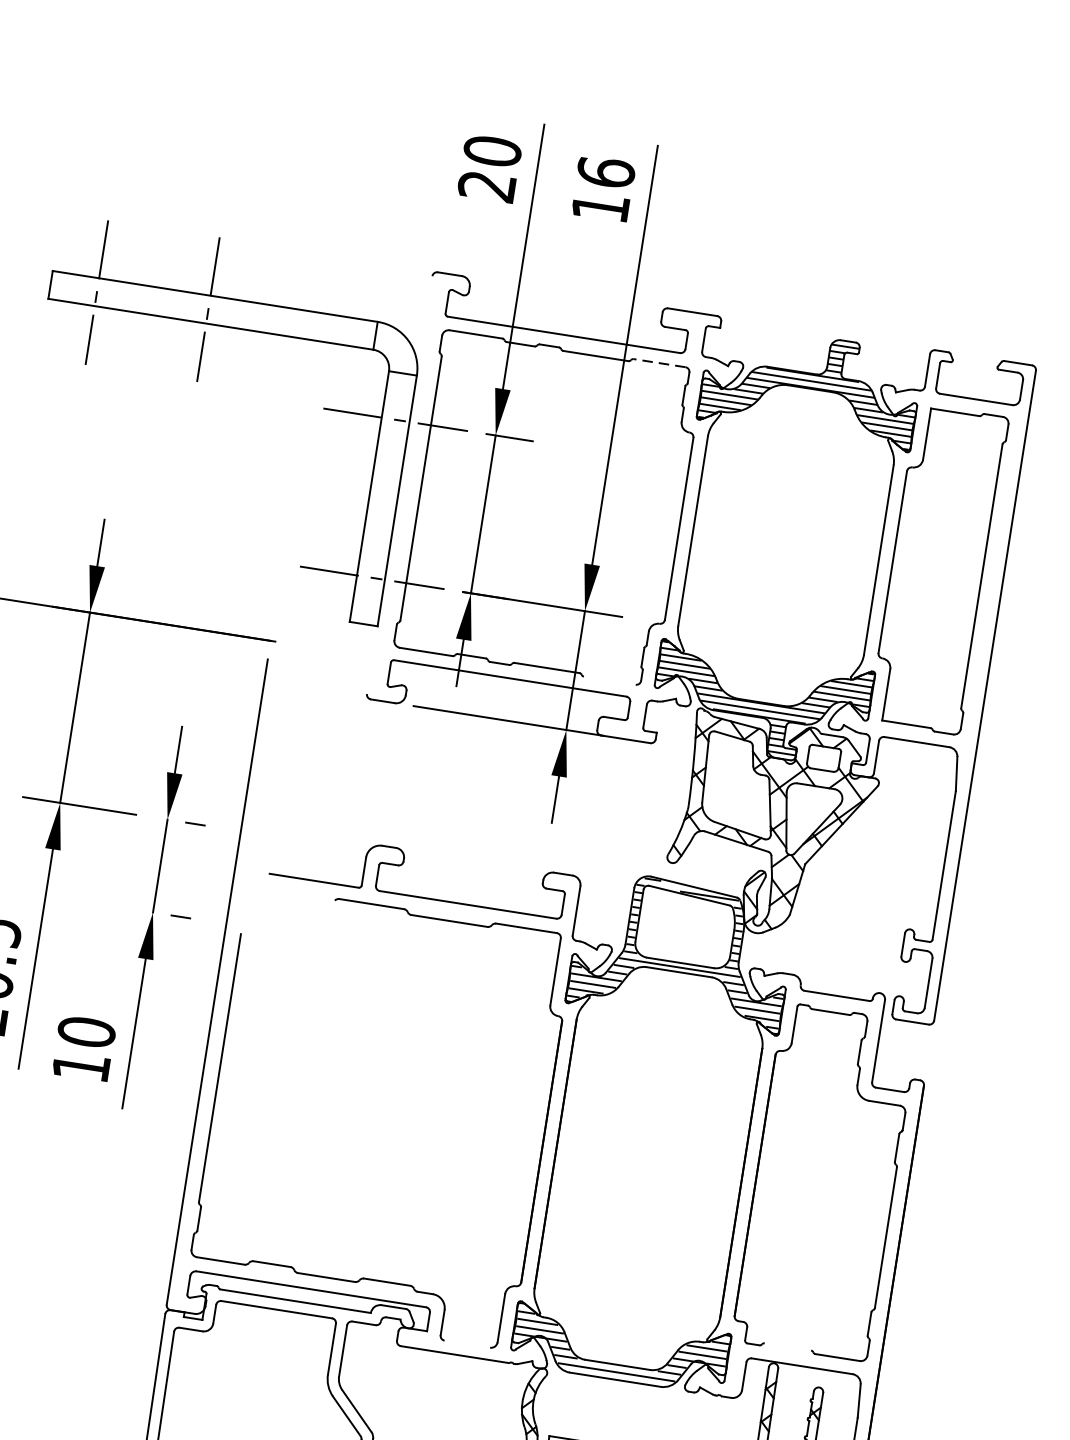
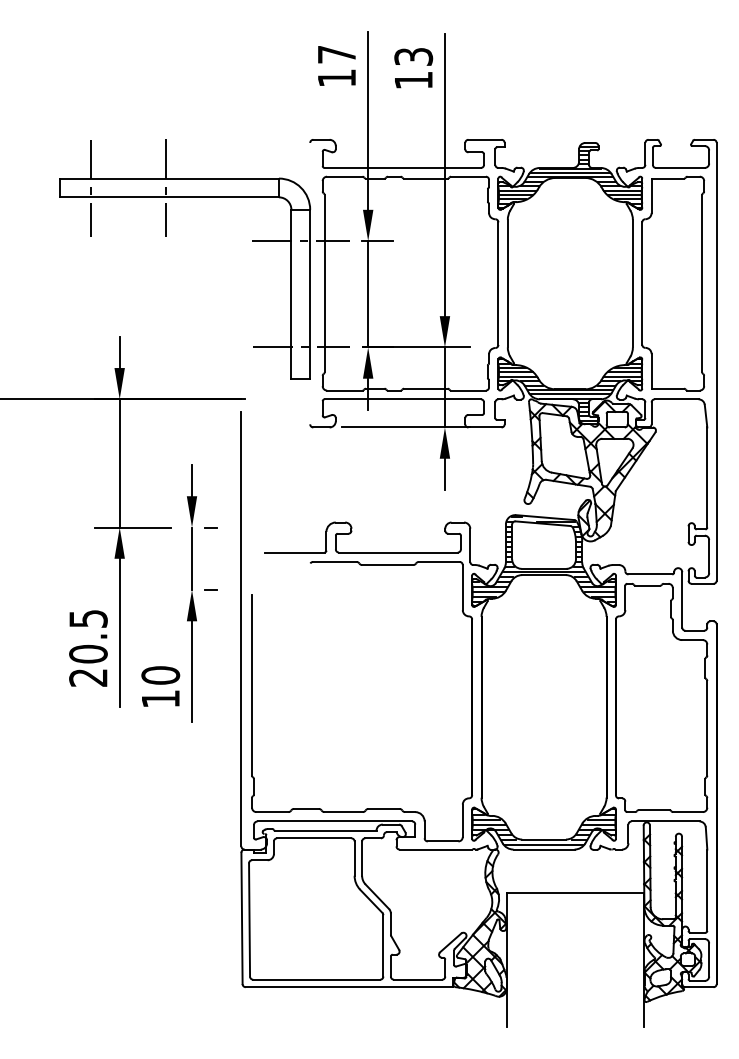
text: (489, 168) -> (336, 66), 20 -> 17
text: (605, 171) -> (413, 56), 16 -> 13
line: (658, 362) -> (467, 176), dashed -> solid
line: (609, 680) -> (468, 390), added
line: (466, 1344) -> (442, 841), added
line: (786, 1347) -> (653, 810), added

